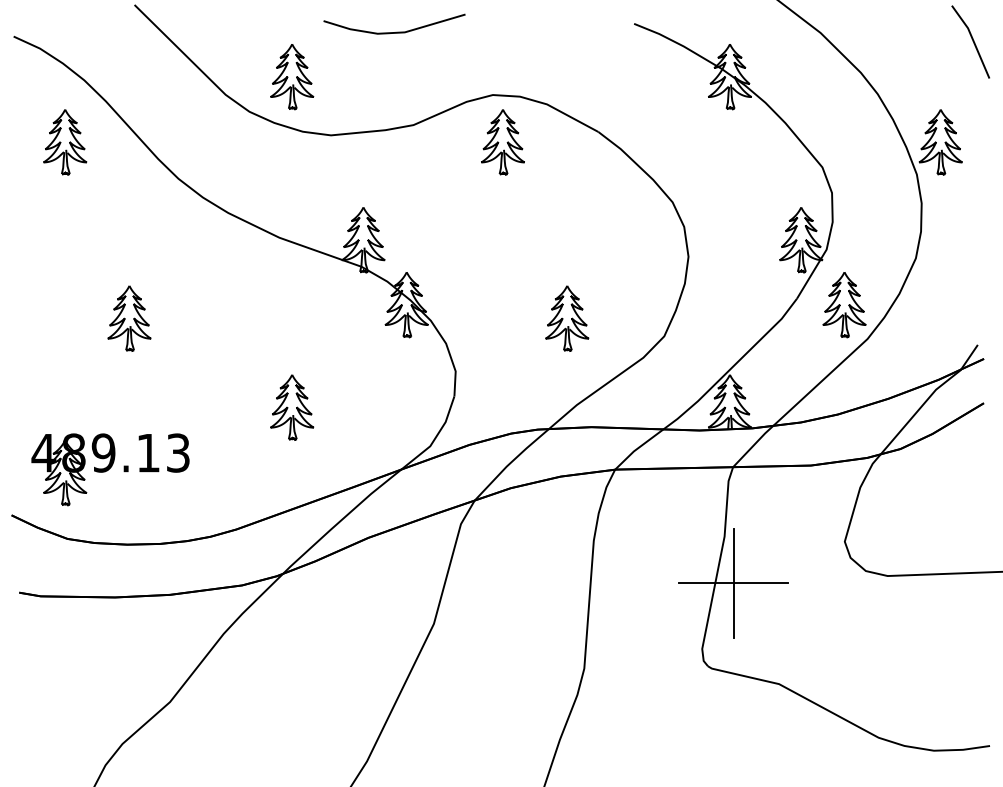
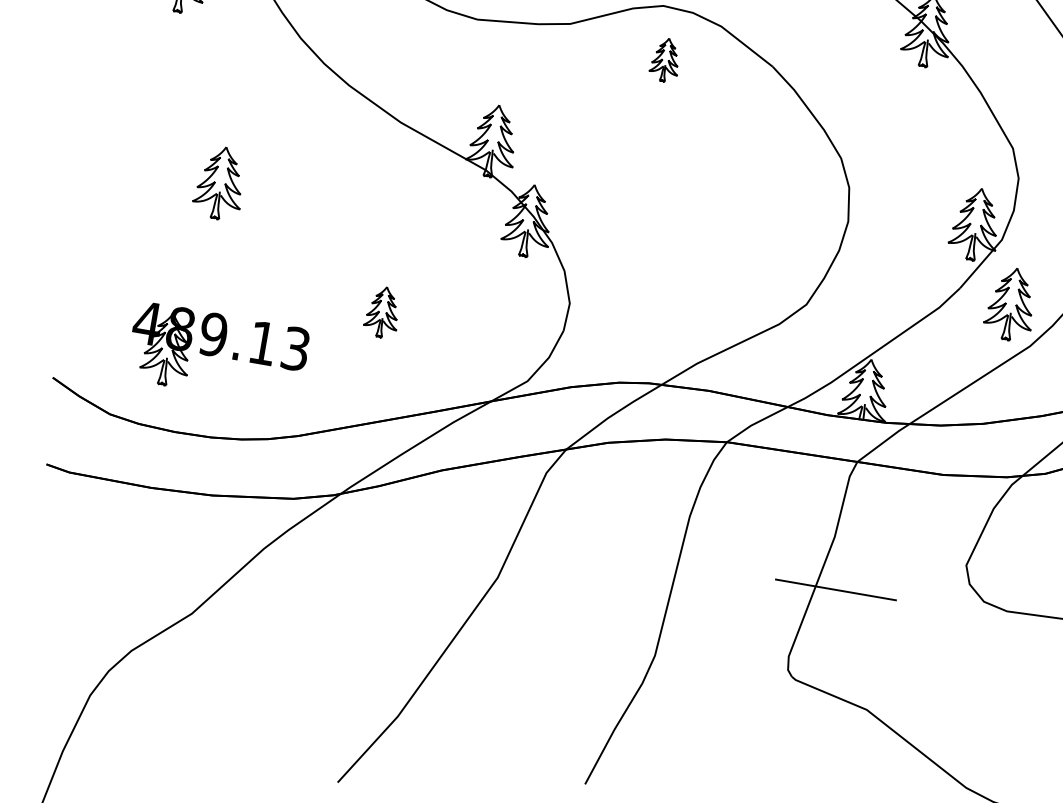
part: (502, 142) -> (664, 60), size x0.6
part: (567, 318) -> (703, 266), removed
part: (292, 407) -> (383, 312), size x0.7
part: (110, 469) -> (217, 354), moved
line: (733, 582) -> (835, 589), removed

